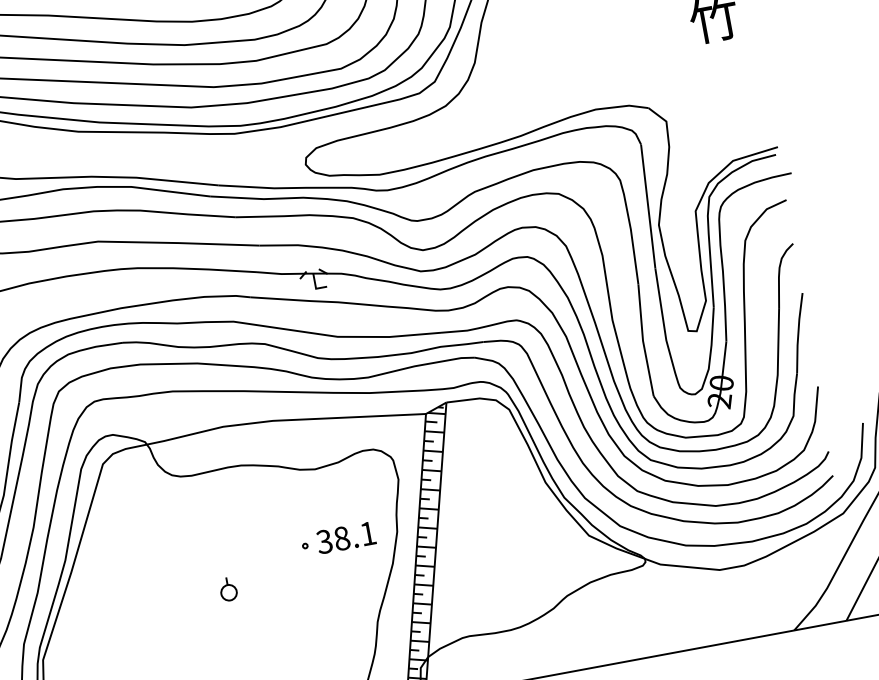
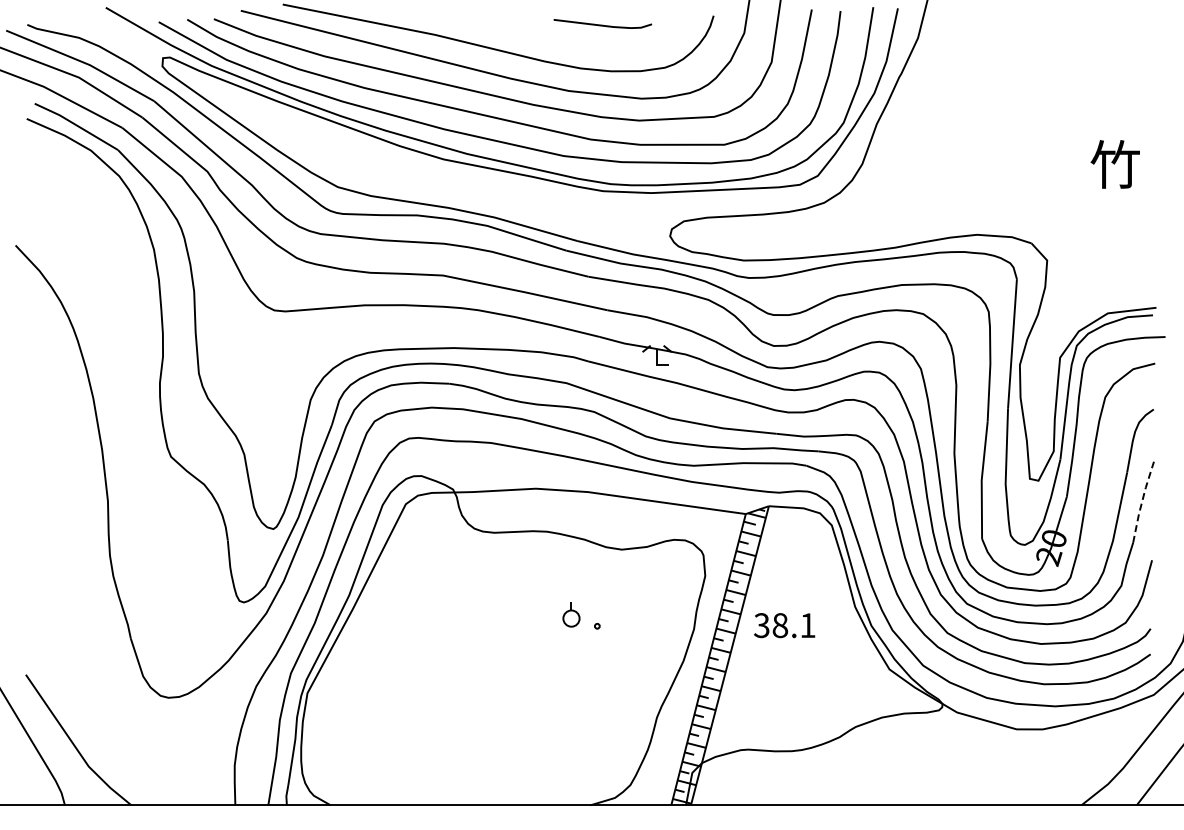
line: (798, 332) -> (1142, 501), solid -> dashed
text: (345, 537) -> (784, 625), moved
part: (228, 588) -> (571, 614), moved

